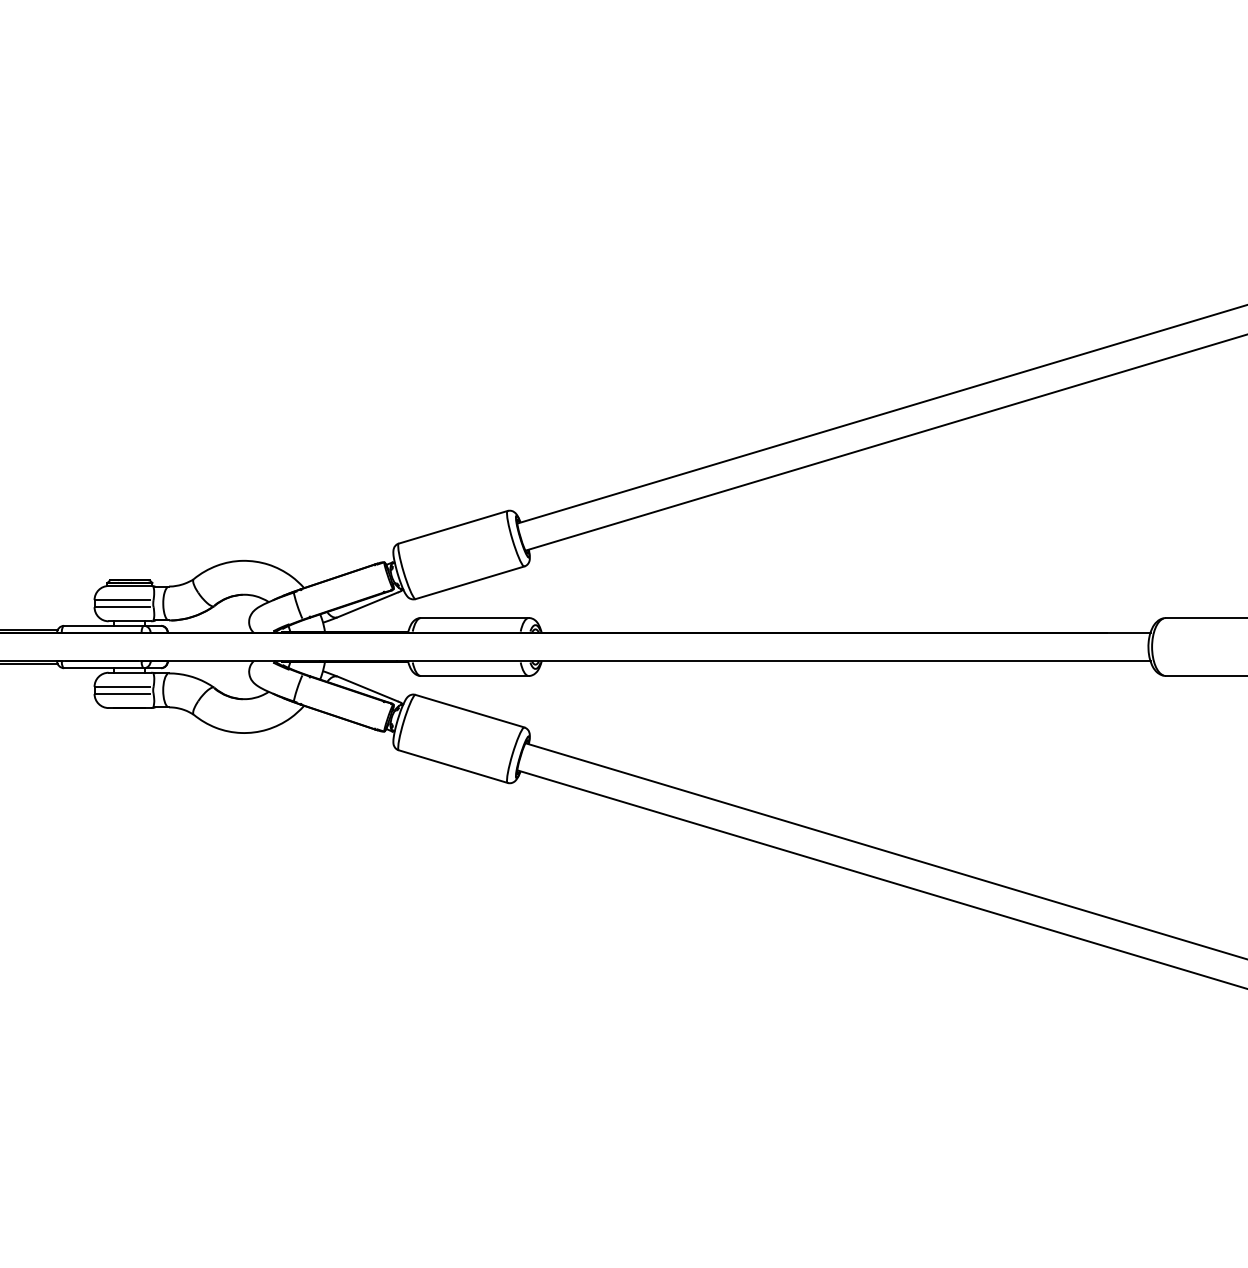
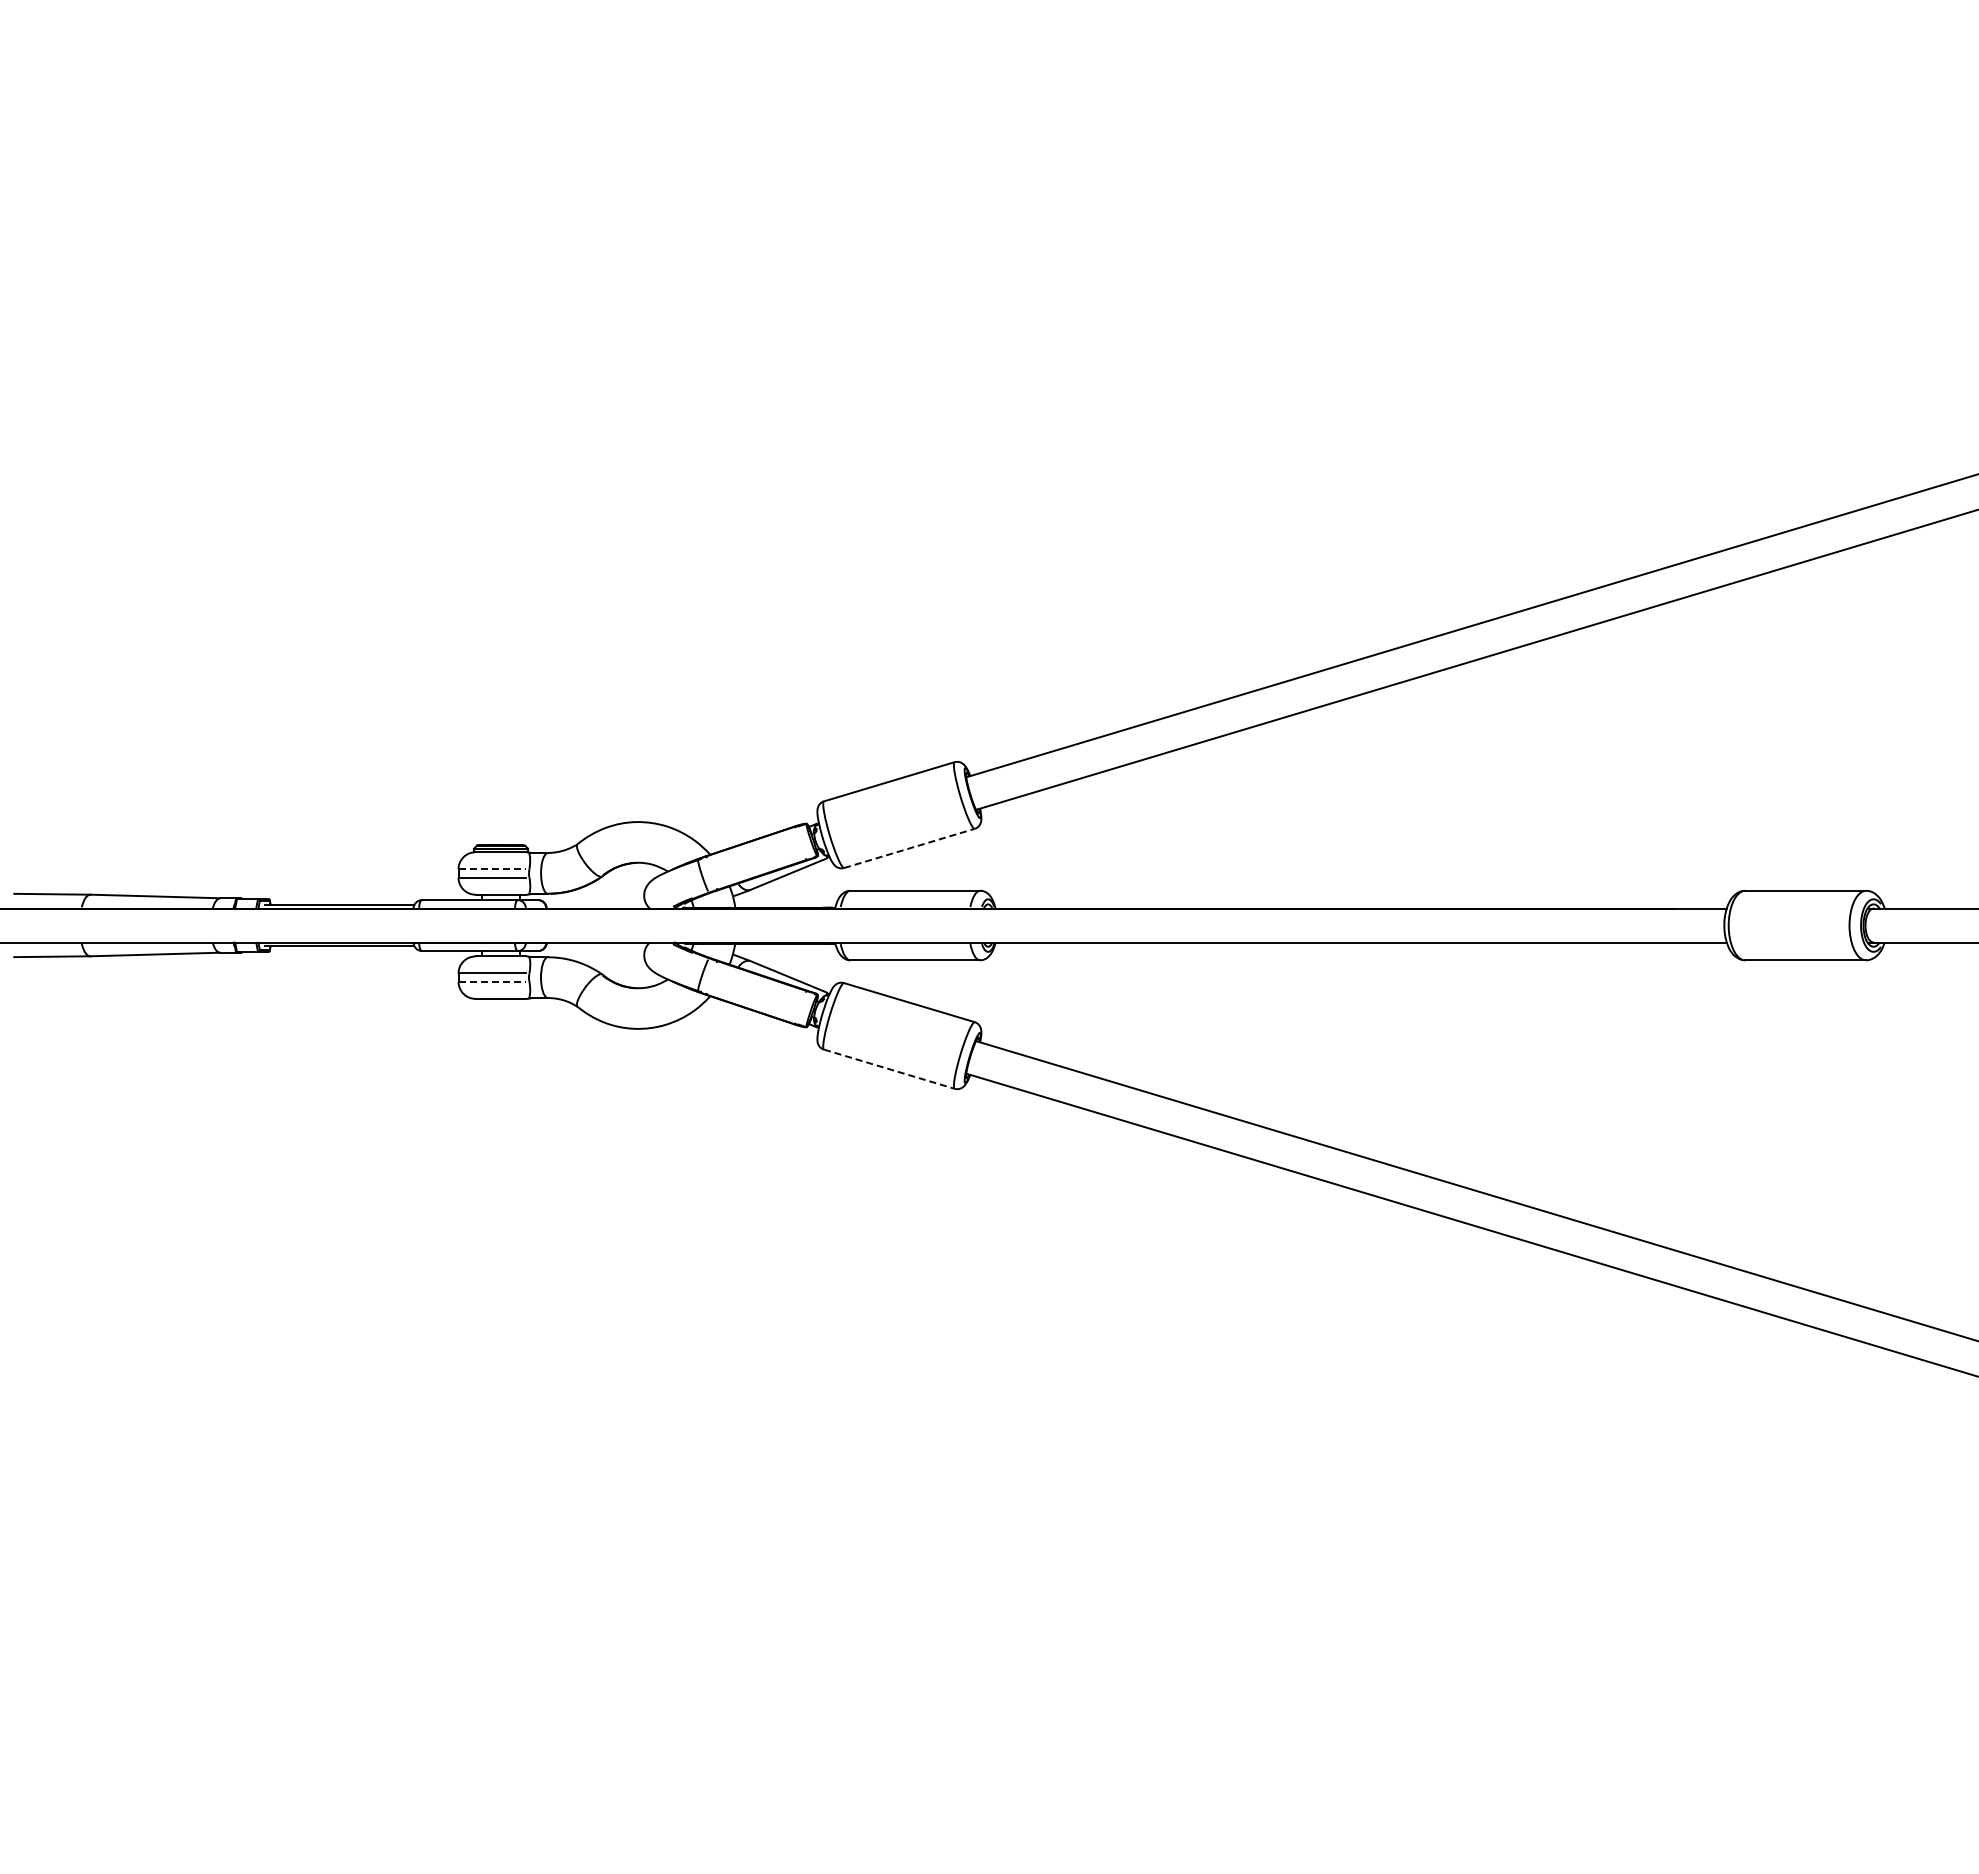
line: (470, 582) -> (909, 848), solid -> dashed
line: (122, 600) -> (492, 869), solid -> dashed
line: (122, 693) -> (492, 981), solid -> dashed
line: (453, 766) -> (889, 1069), solid -> dashed

